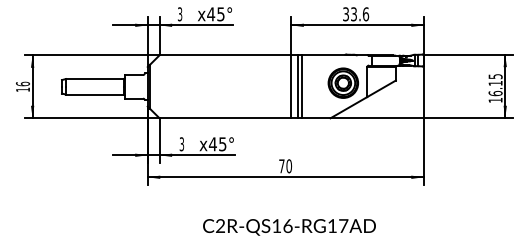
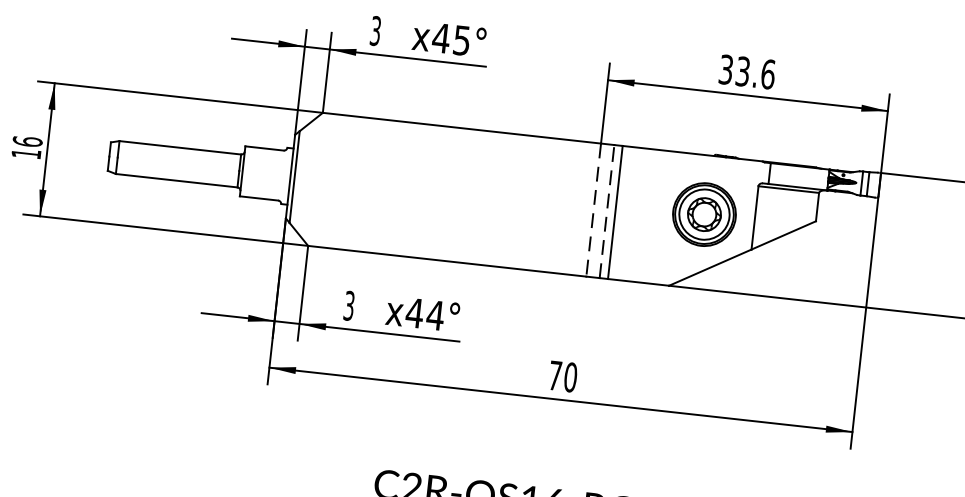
line: (291, 86) -> (594, 209), solid -> dashed
line: (297, 86) -> (606, 210), solid -> dashed
text: (222, 144) -> (434, 315), x45° -> x44°

